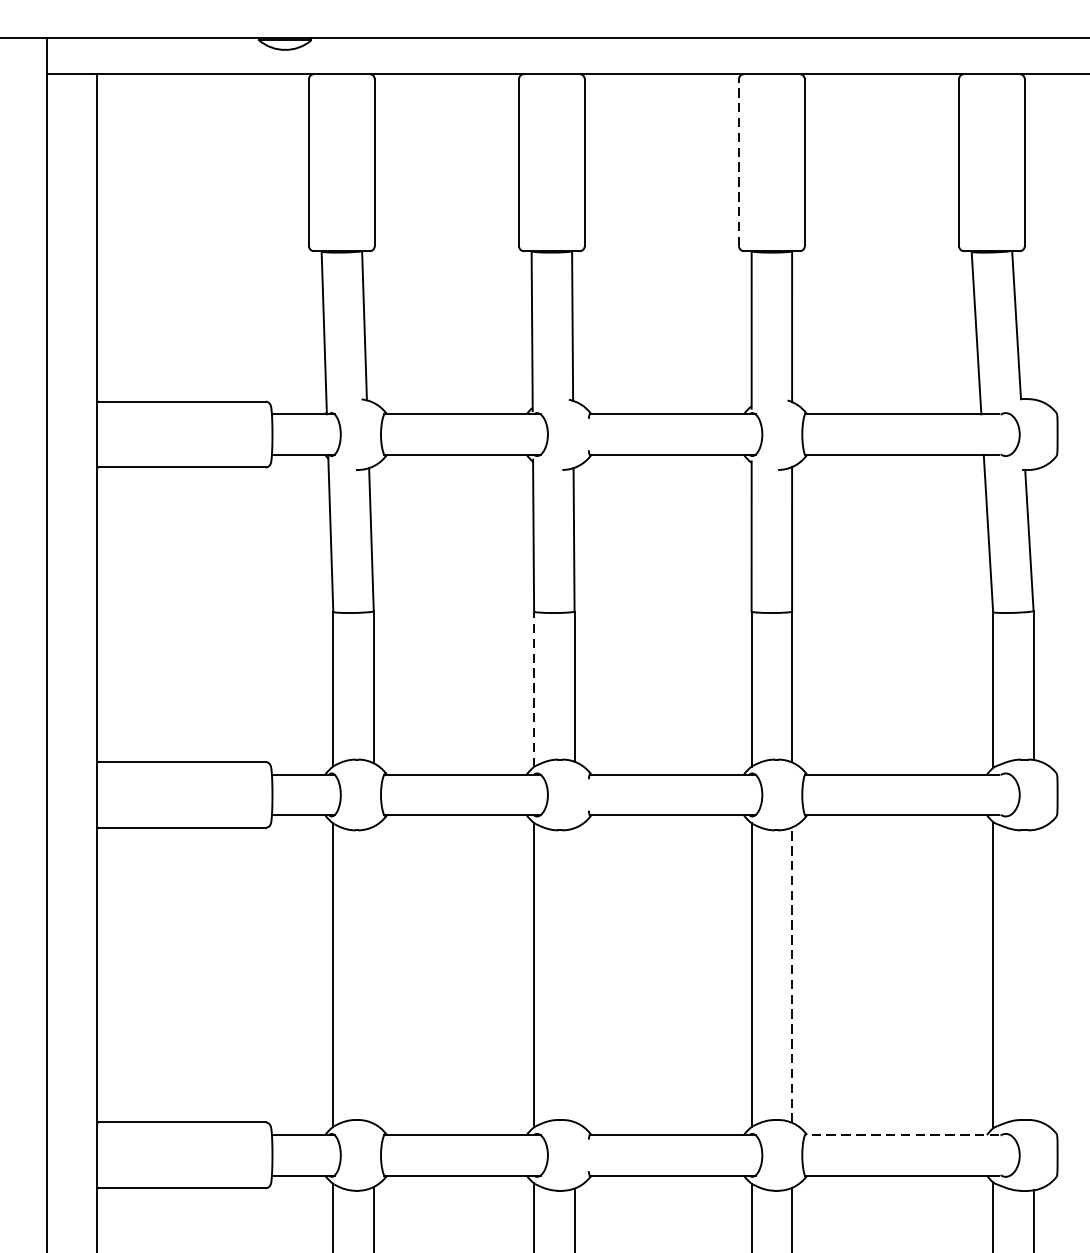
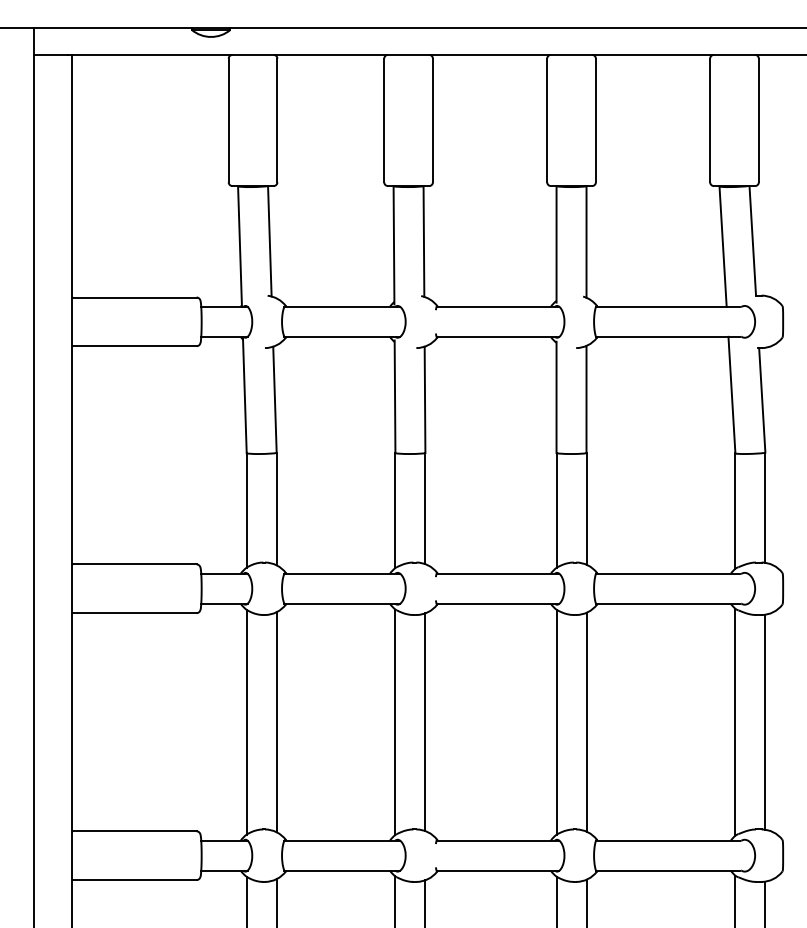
line: (739, 162) -> (547, 120), dashed -> solid
line: (534, 689) -> (395, 510), dashed -> solid
line: (792, 974) -> (586, 721), dashed -> solid
line: (1033, 974) -> (765, 721), added
line: (373, 975) -> (276, 722), added
line: (574, 975) -> (425, 722), added
line: (902, 1134) -> (668, 840), dashed -> solid

